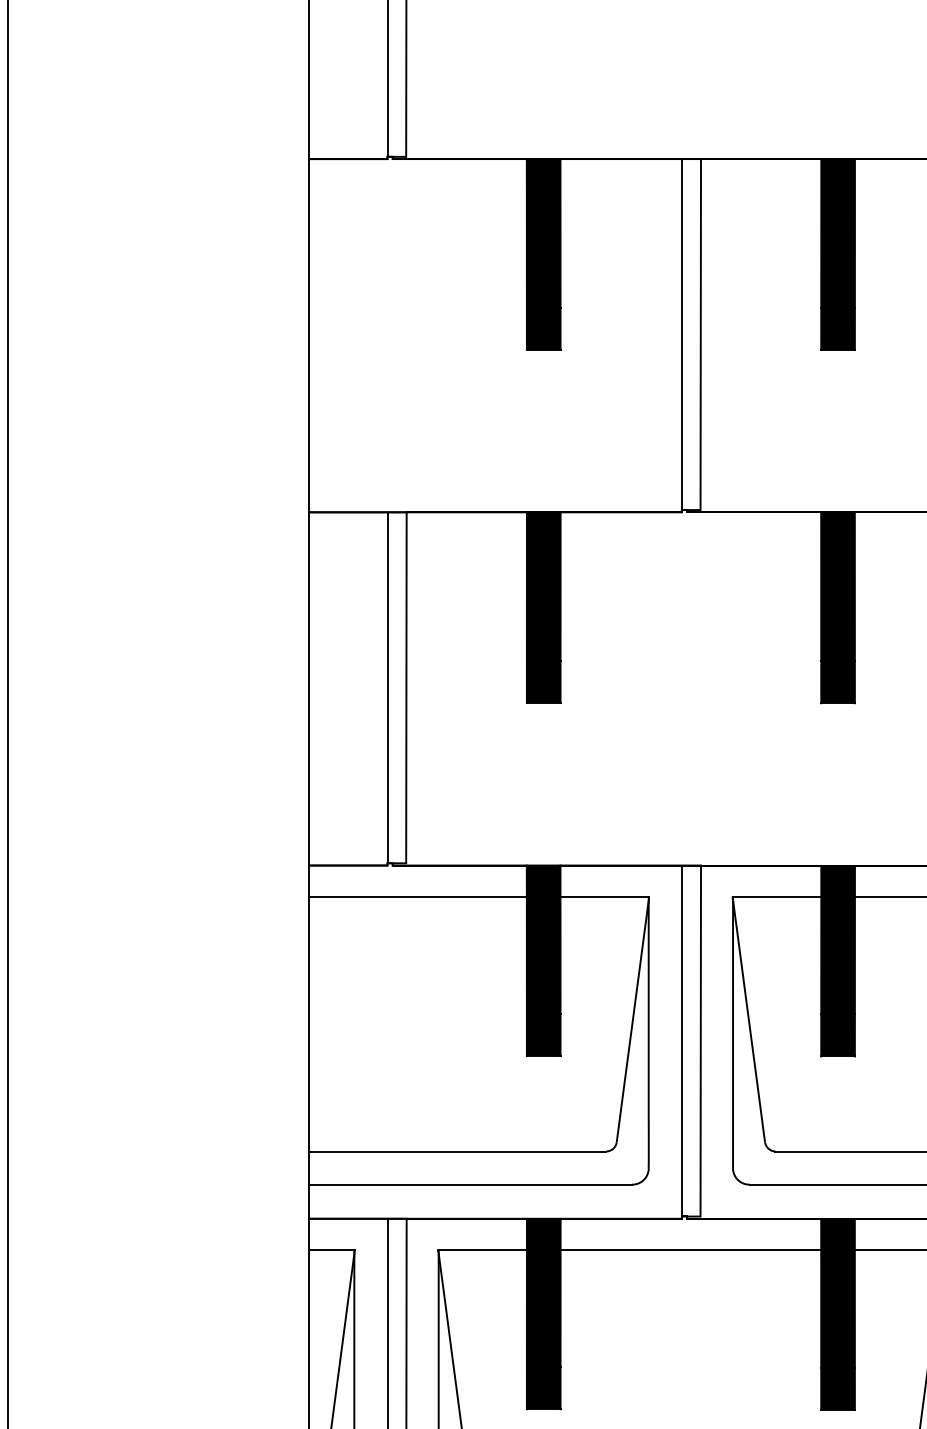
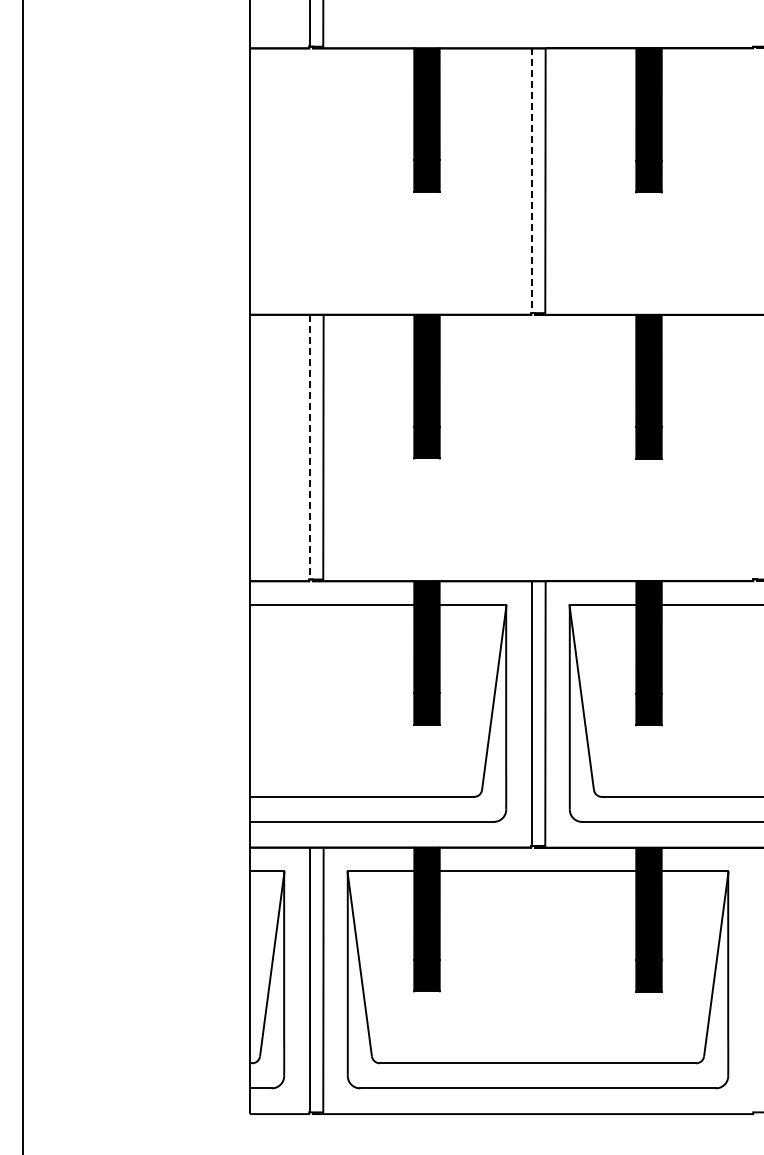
line: (682, 335) -> (531, 181), solid -> dashed
line: (387, 688) -> (309, 447), solid -> dashed

